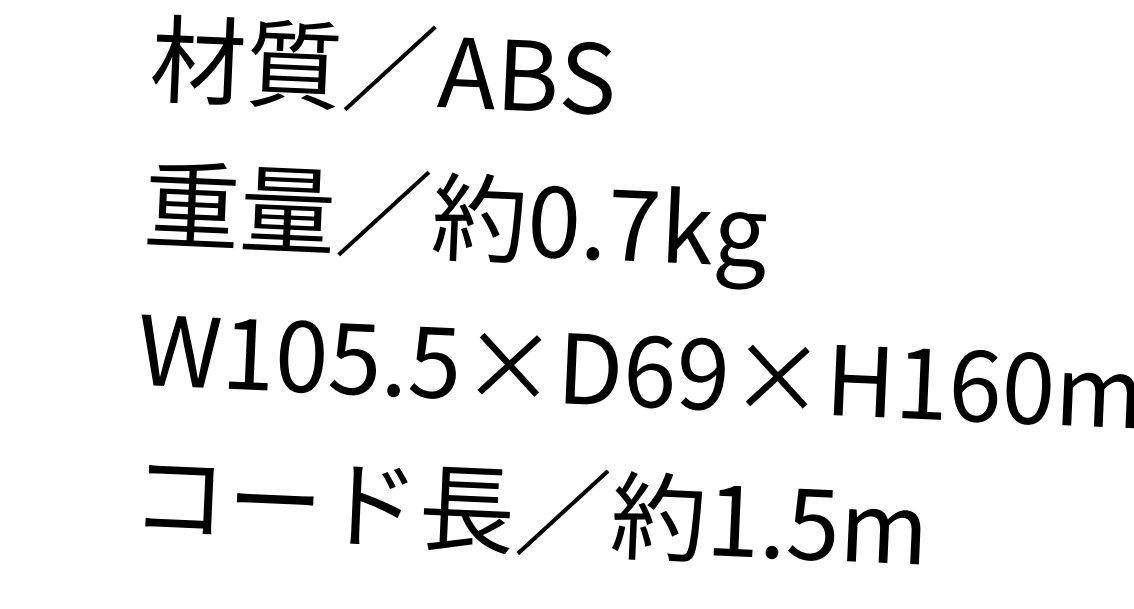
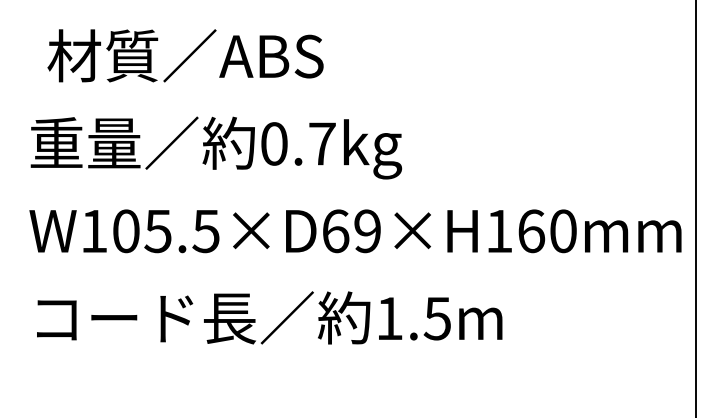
part: (382, 67) -> (185, 55), moved

